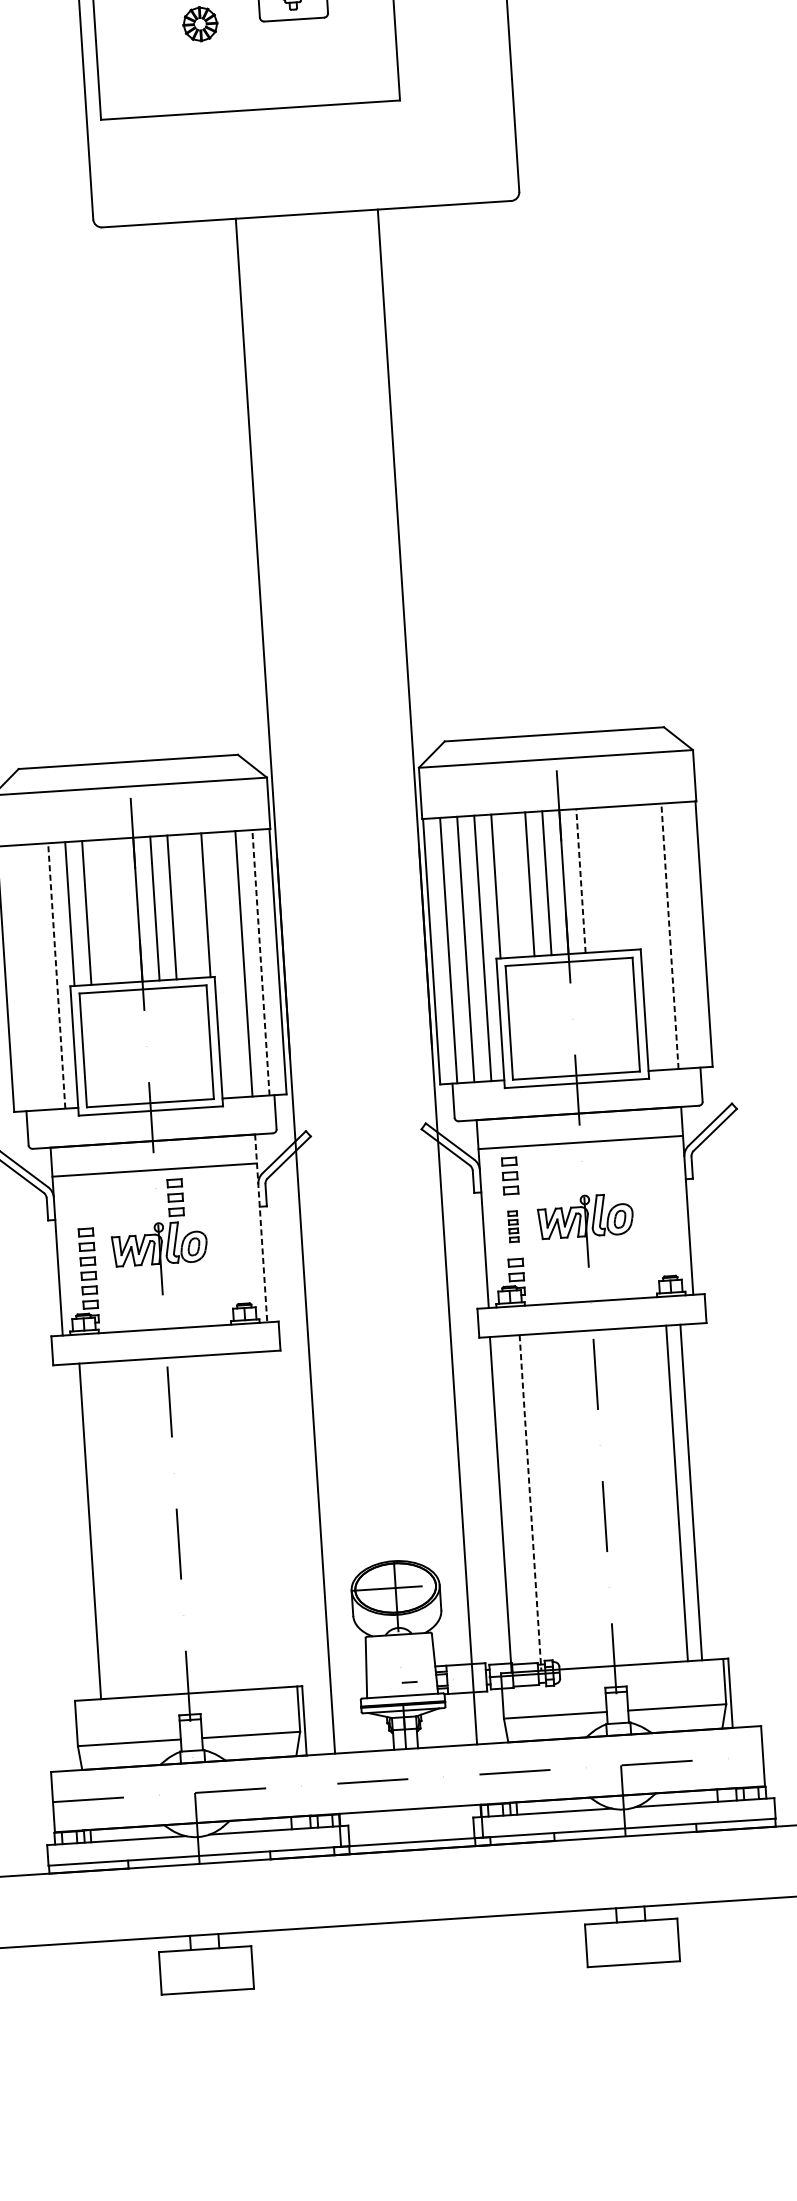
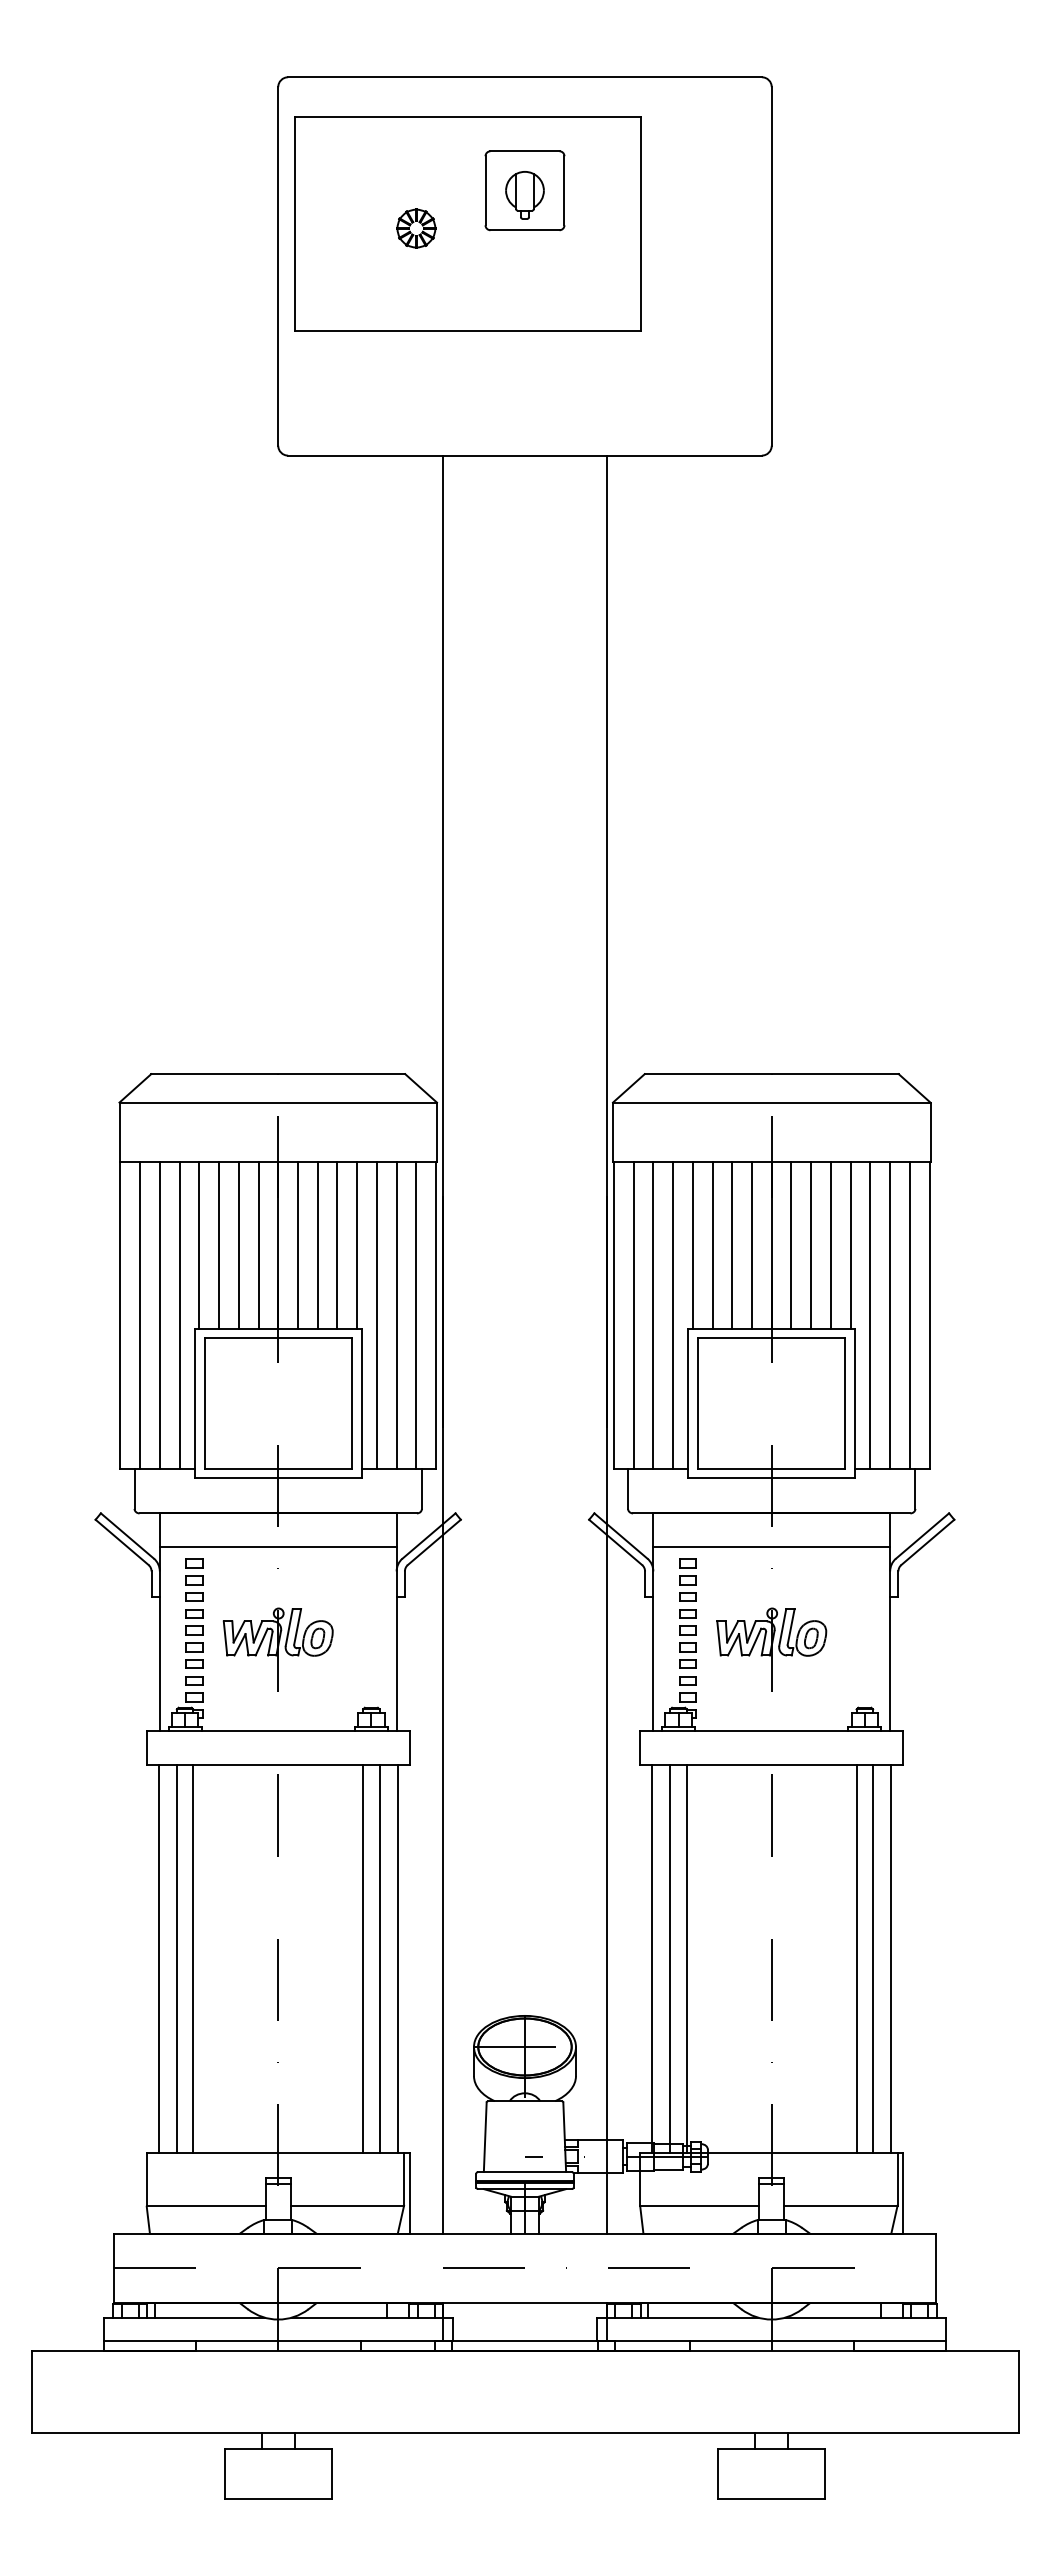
line: (631, 877) -> (850, 1244), added
line: (614, 878) -> (830, 1244), added
line: (598, 879) -> (811, 1244), added
line: (580, 880) -> (791, 1244), dashed -> solid
line: (512, 884) -> (712, 1244), added
line: (189, 905) -> (337, 1244), added
line: (120, 910) -> (258, 1244), added
line: (103, 911) -> (238, 1244), added
line: (686, 935) -> (909, 1315), added
line: (670, 936) -> (890, 1315), dashed -> solid
line: (653, 937) -> (870, 1315), added
line: (261, 962) -> (416, 1315), dashed -> solid
line: (226, 964) -> (376, 1315), added
line: (56, 975) -> (179, 1315), dashed -> solid
line: (39, 976) -> (159, 1315), added
line: (22, 977) -> (140, 1315), added
part: (175, 1196) -> (194, 1579), moved
part: (513, 1226) -> (687, 1638), size x1.67
line: (261, 1228) -> (396, 1622), dashed -> solid
line: (707, 1491) -> (891, 1958), added
line: (516, 1503) -> (670, 1958), added
line: (530, 1503) -> (686, 1959), dashed -> solid
line: (280, 1518) -> (397, 1958), added
line: (265, 1519) -> (379, 1958), added
line: (251, 1520) -> (363, 1958), added
line: (104, 1530) -> (193, 1958), added
line: (74, 1532) -> (158, 1958), added

